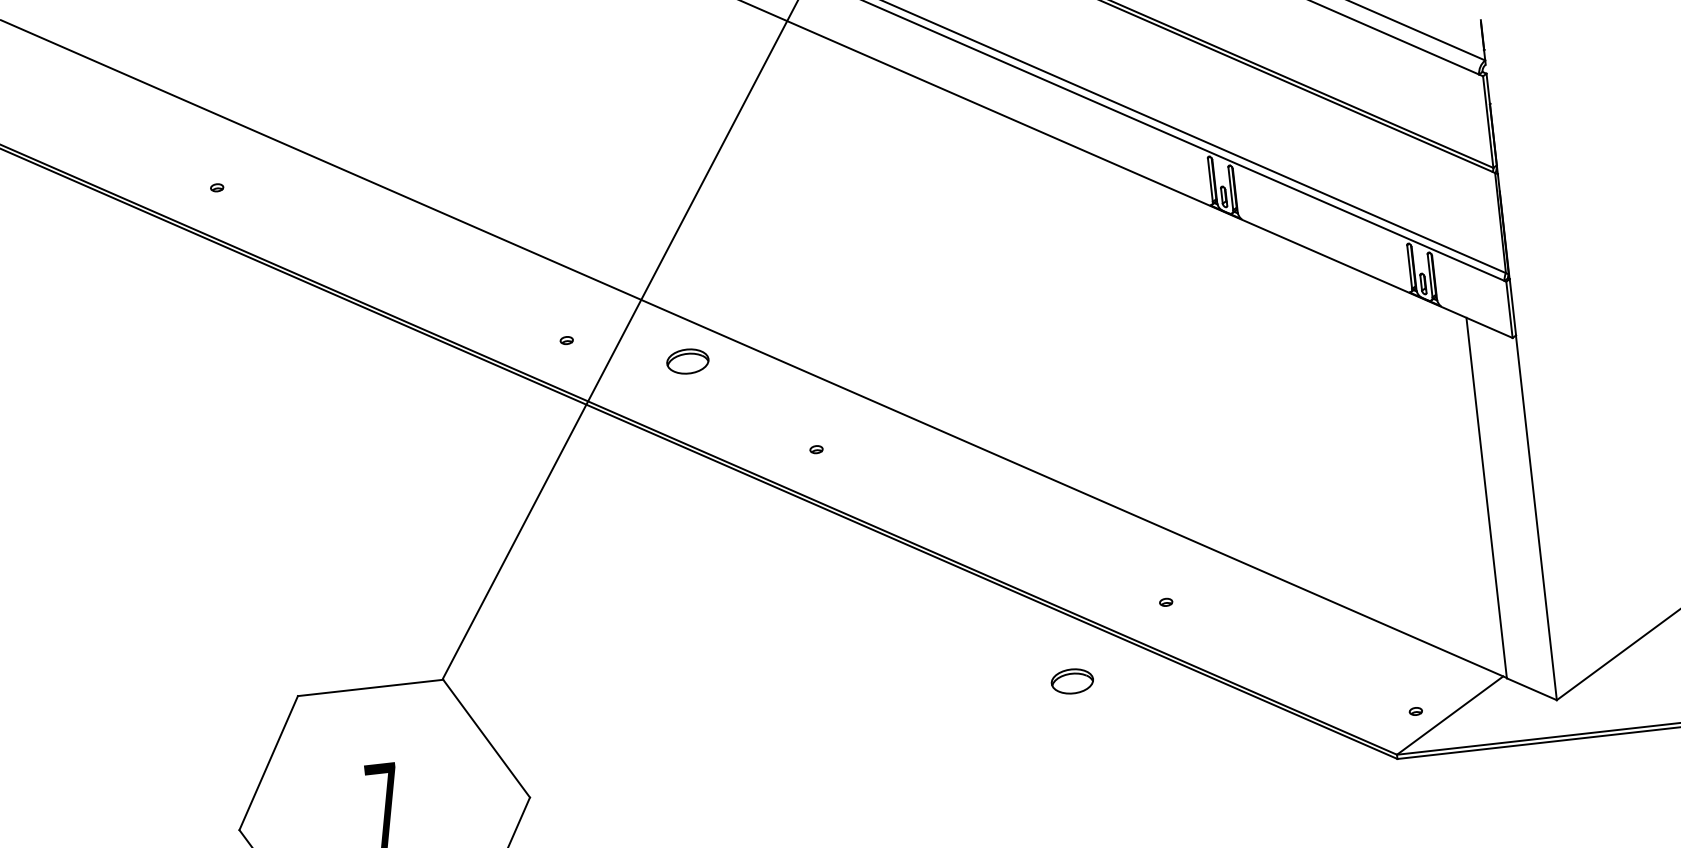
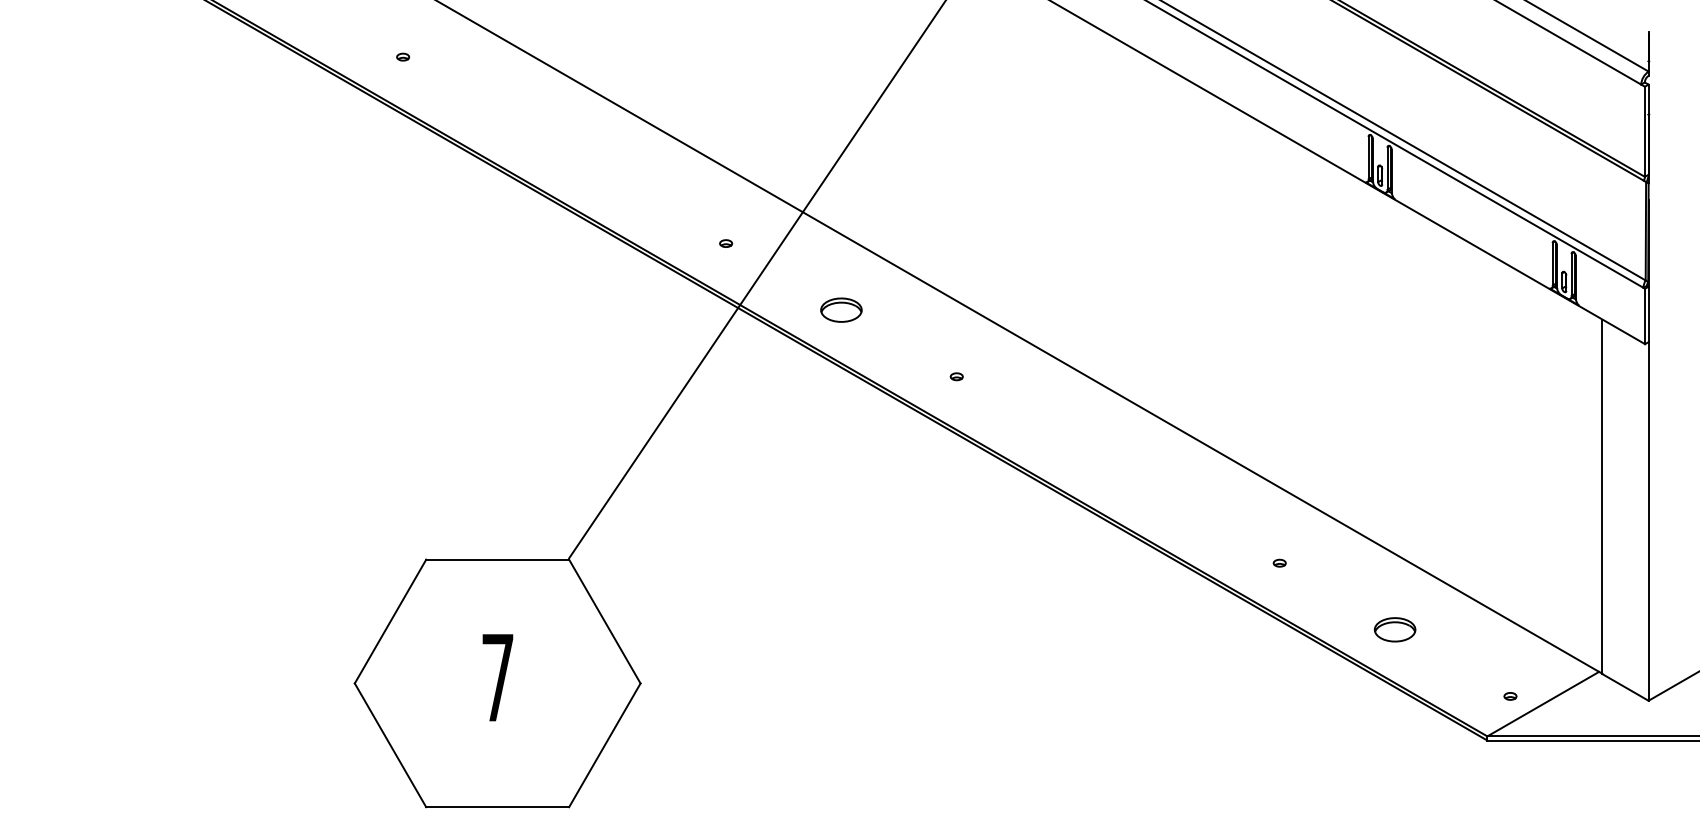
part: (687, 360) -> (841, 309), moved
part: (1071, 681) -> (1394, 629), moved

